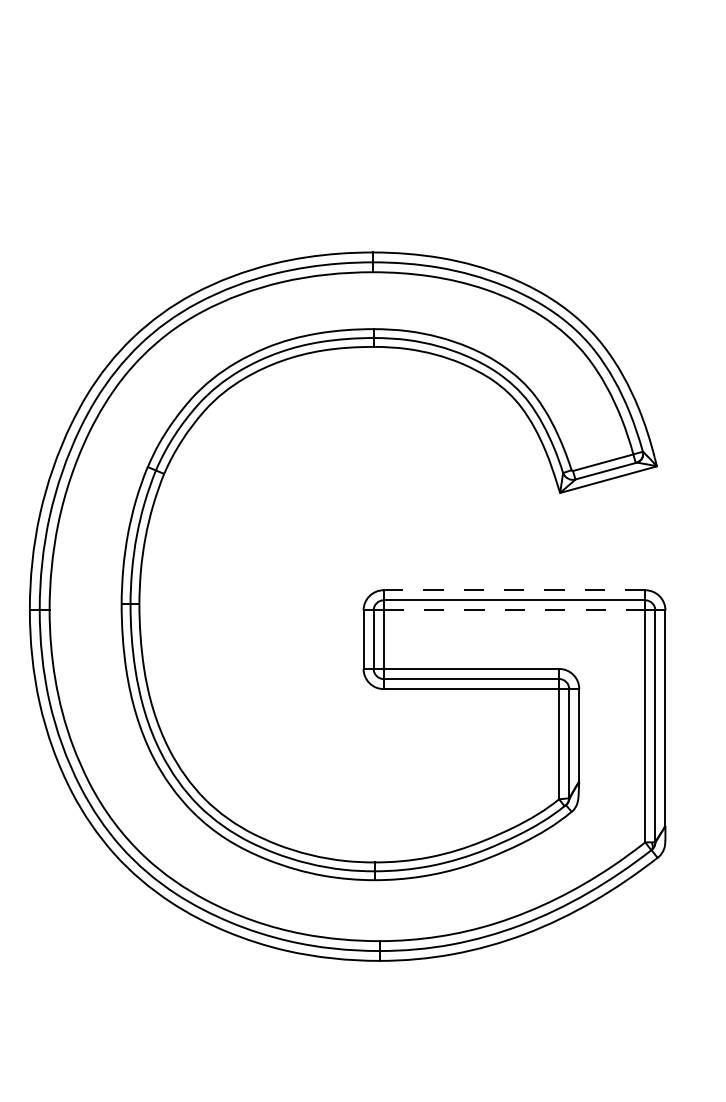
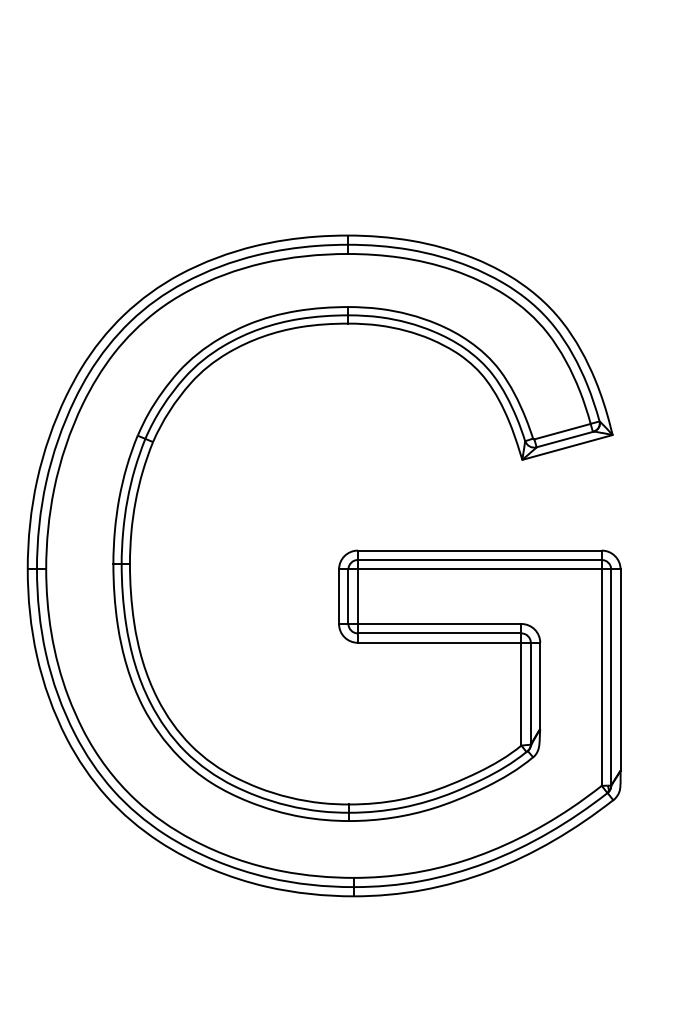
line: (514, 590) -> (479, 550), dashed -> solid
line: (514, 610) -> (479, 569), dashed -> solid

